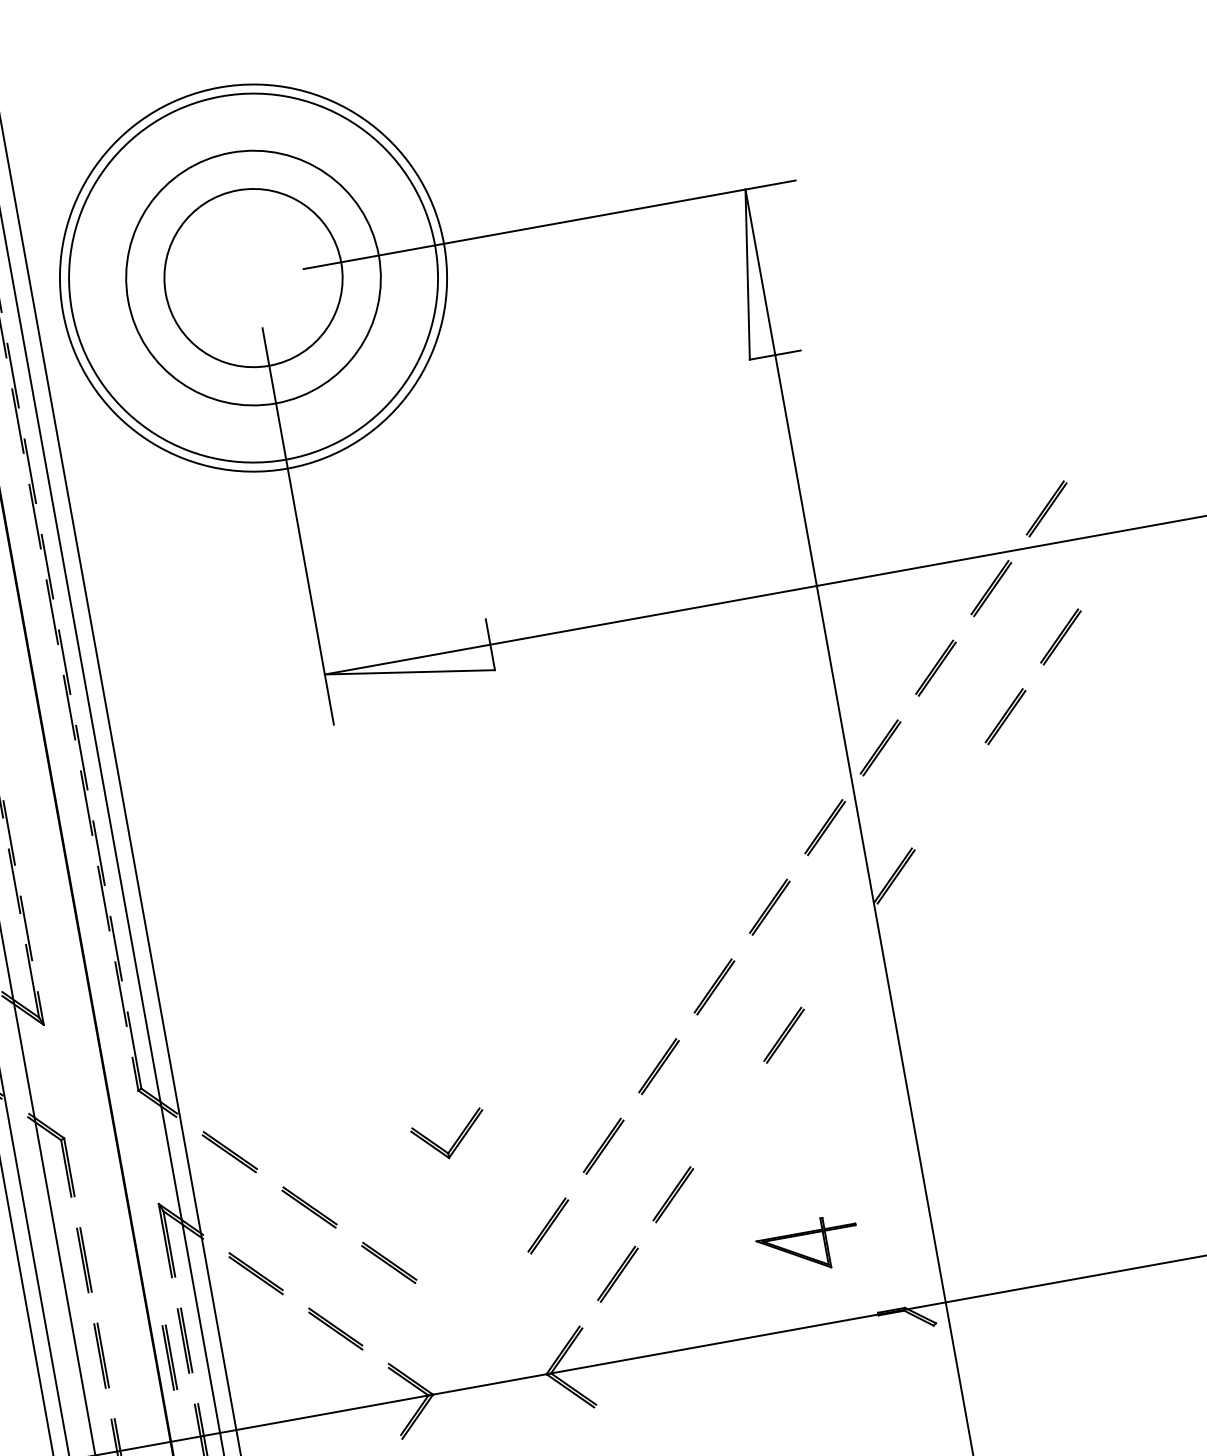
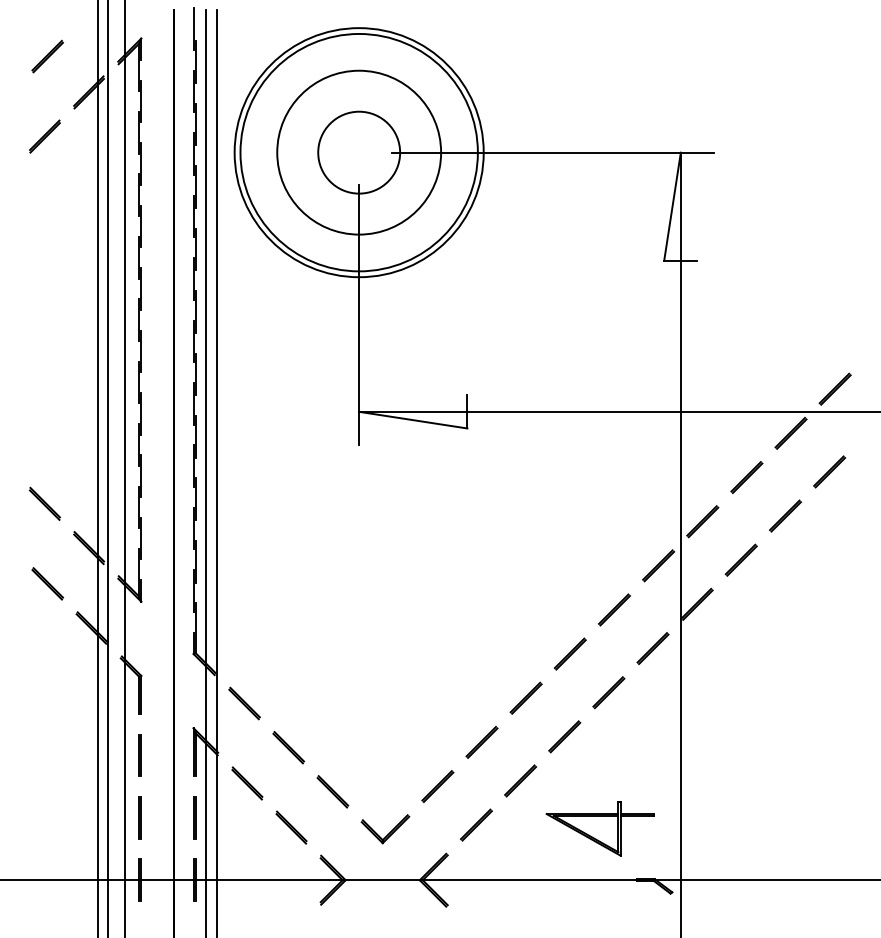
circle: (253, 277) -> (359, 152), size x0.71
line: (948, 795) -> (740, 559), added
line: (838, 955) -> (652, 648), added
line: (728, 1114) -> (564, 736), added
part: (449, 1136) -> (385, 829), moved
part: (807, 1245) -> (599, 828), size x1.67
line: (168, 1357) -> (182, 826), removed

